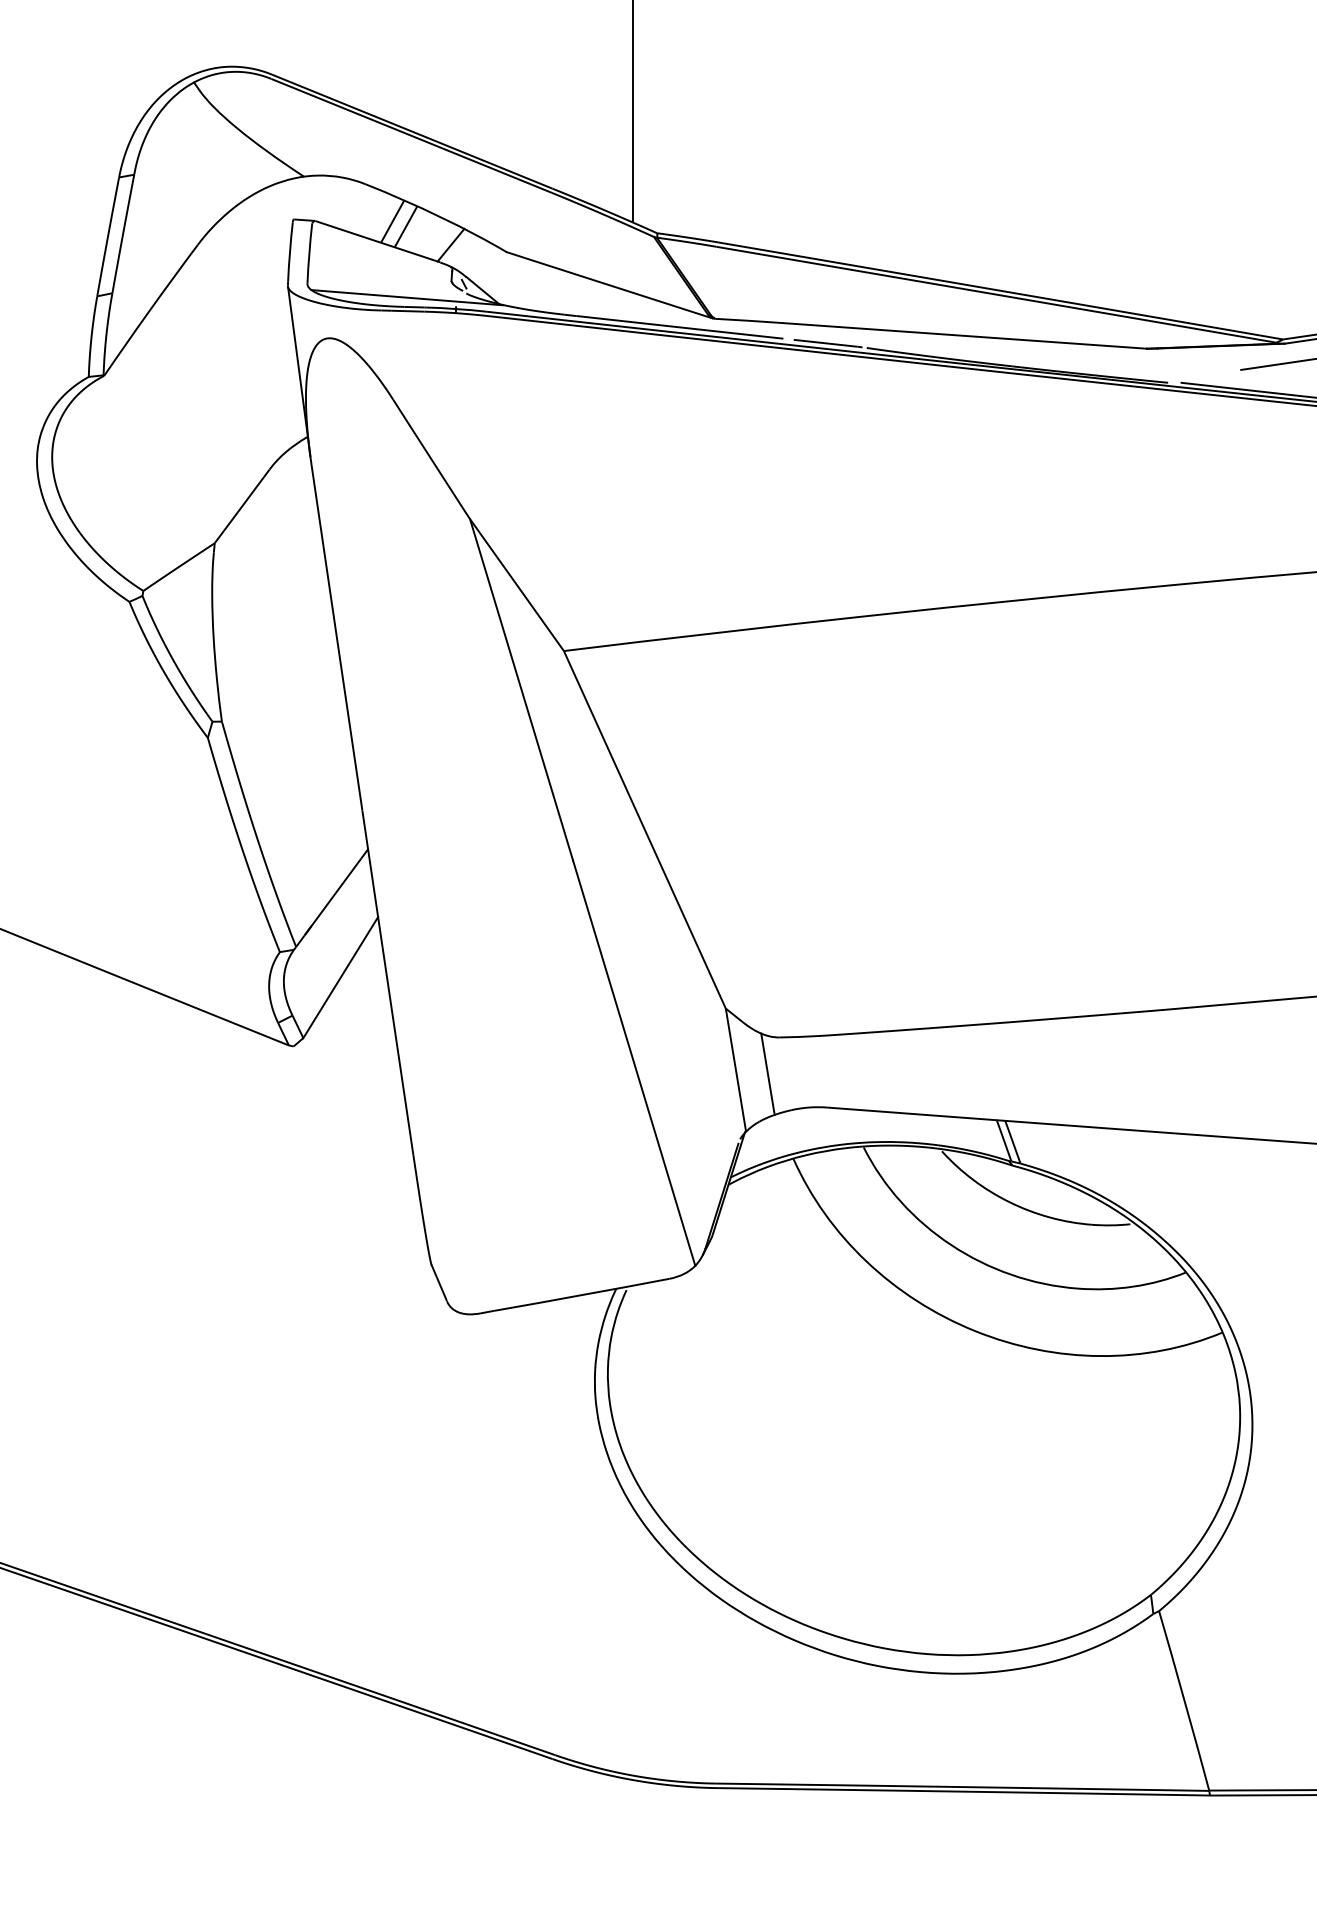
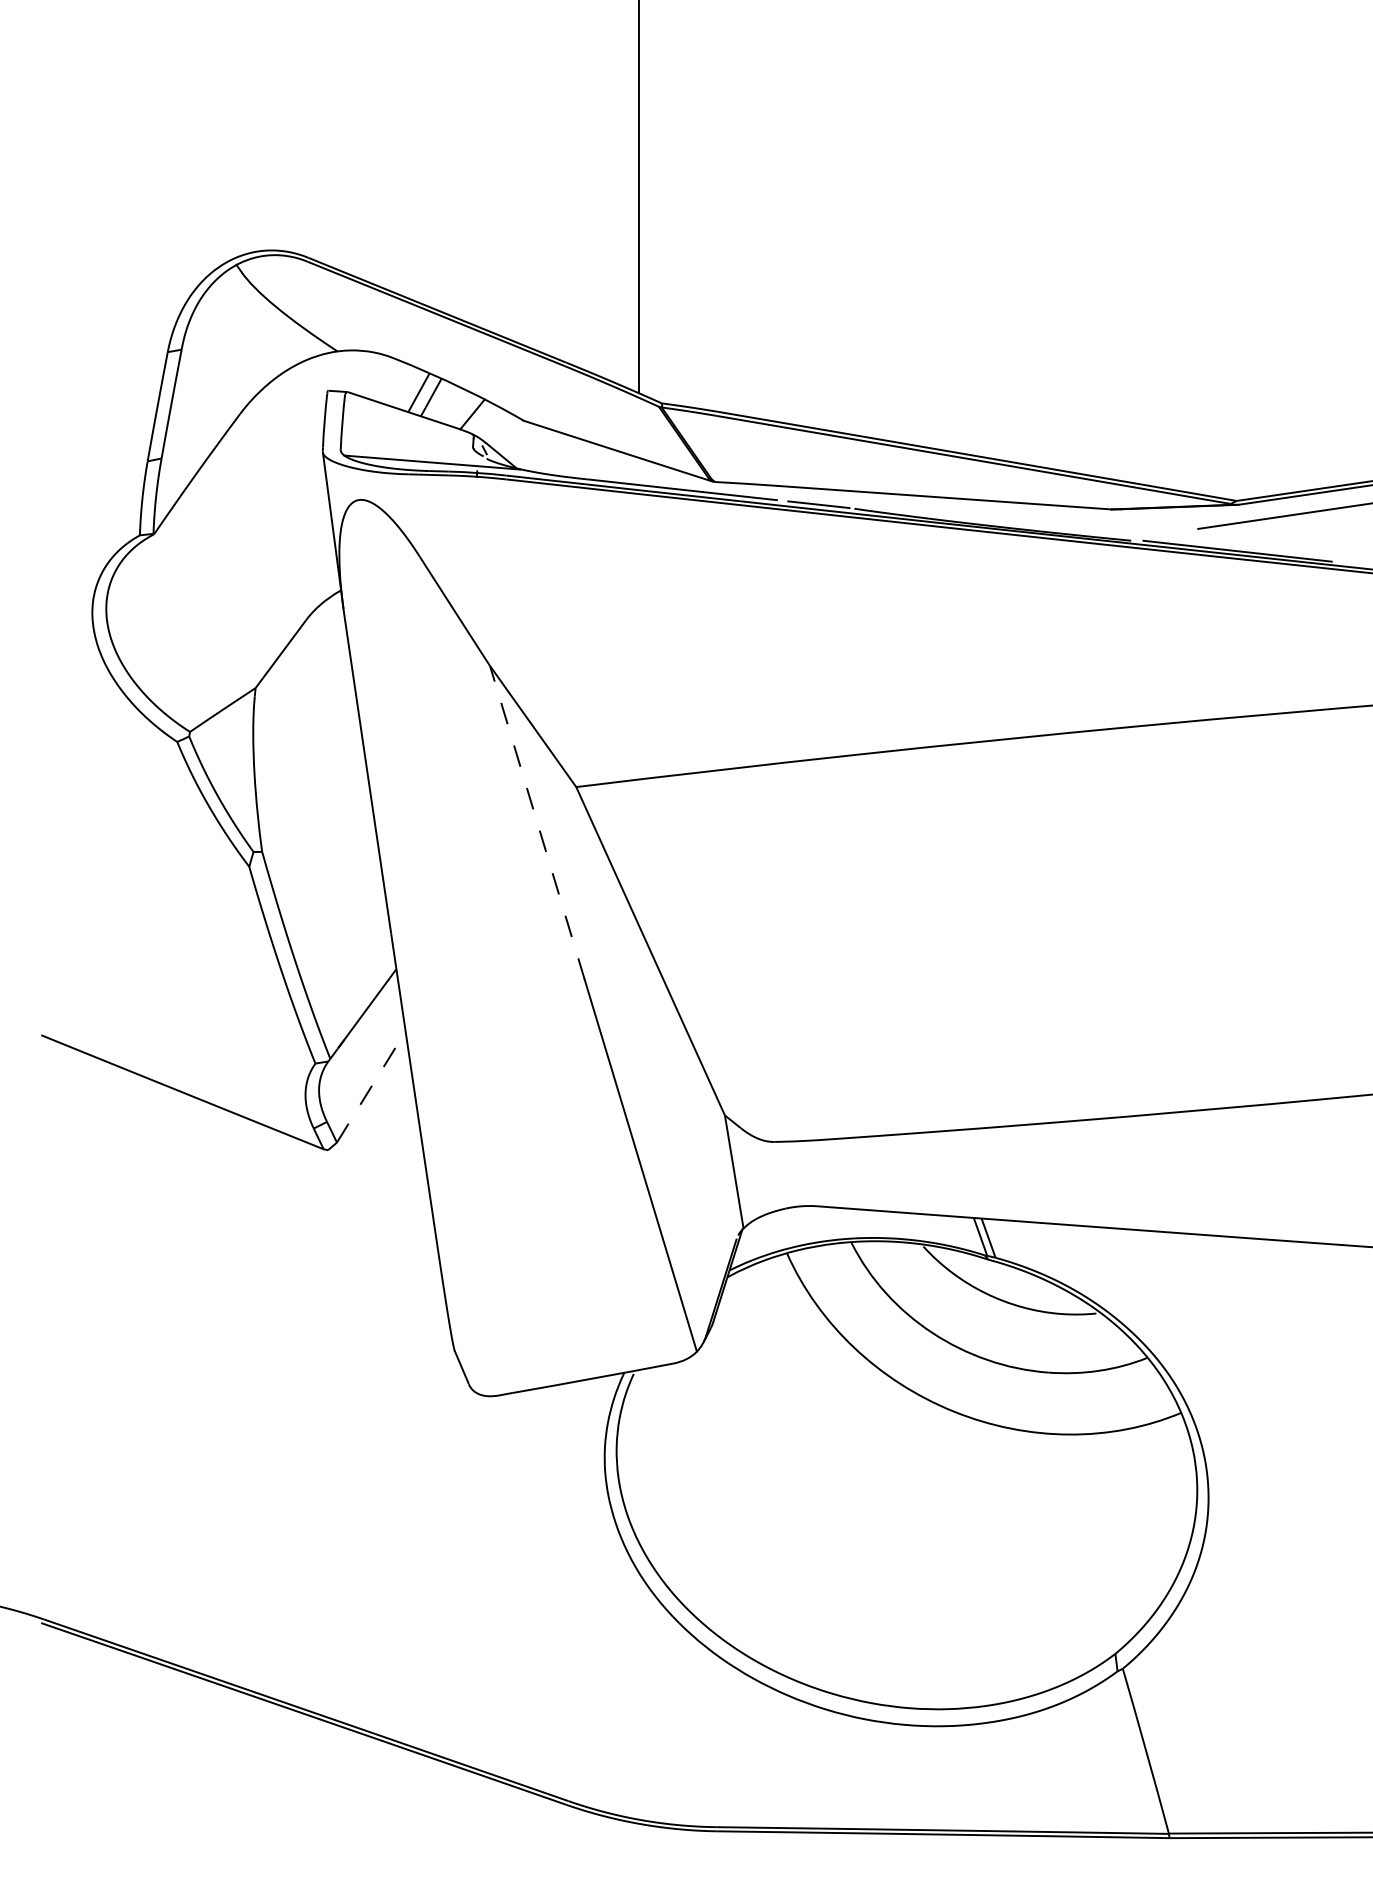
line: (521, 689) -> (537, 822), solid -> dashed
line: (340, 977) -> (371, 1086), solid -> dashed
line: (767, 1073) -> (763, 1175), removed

